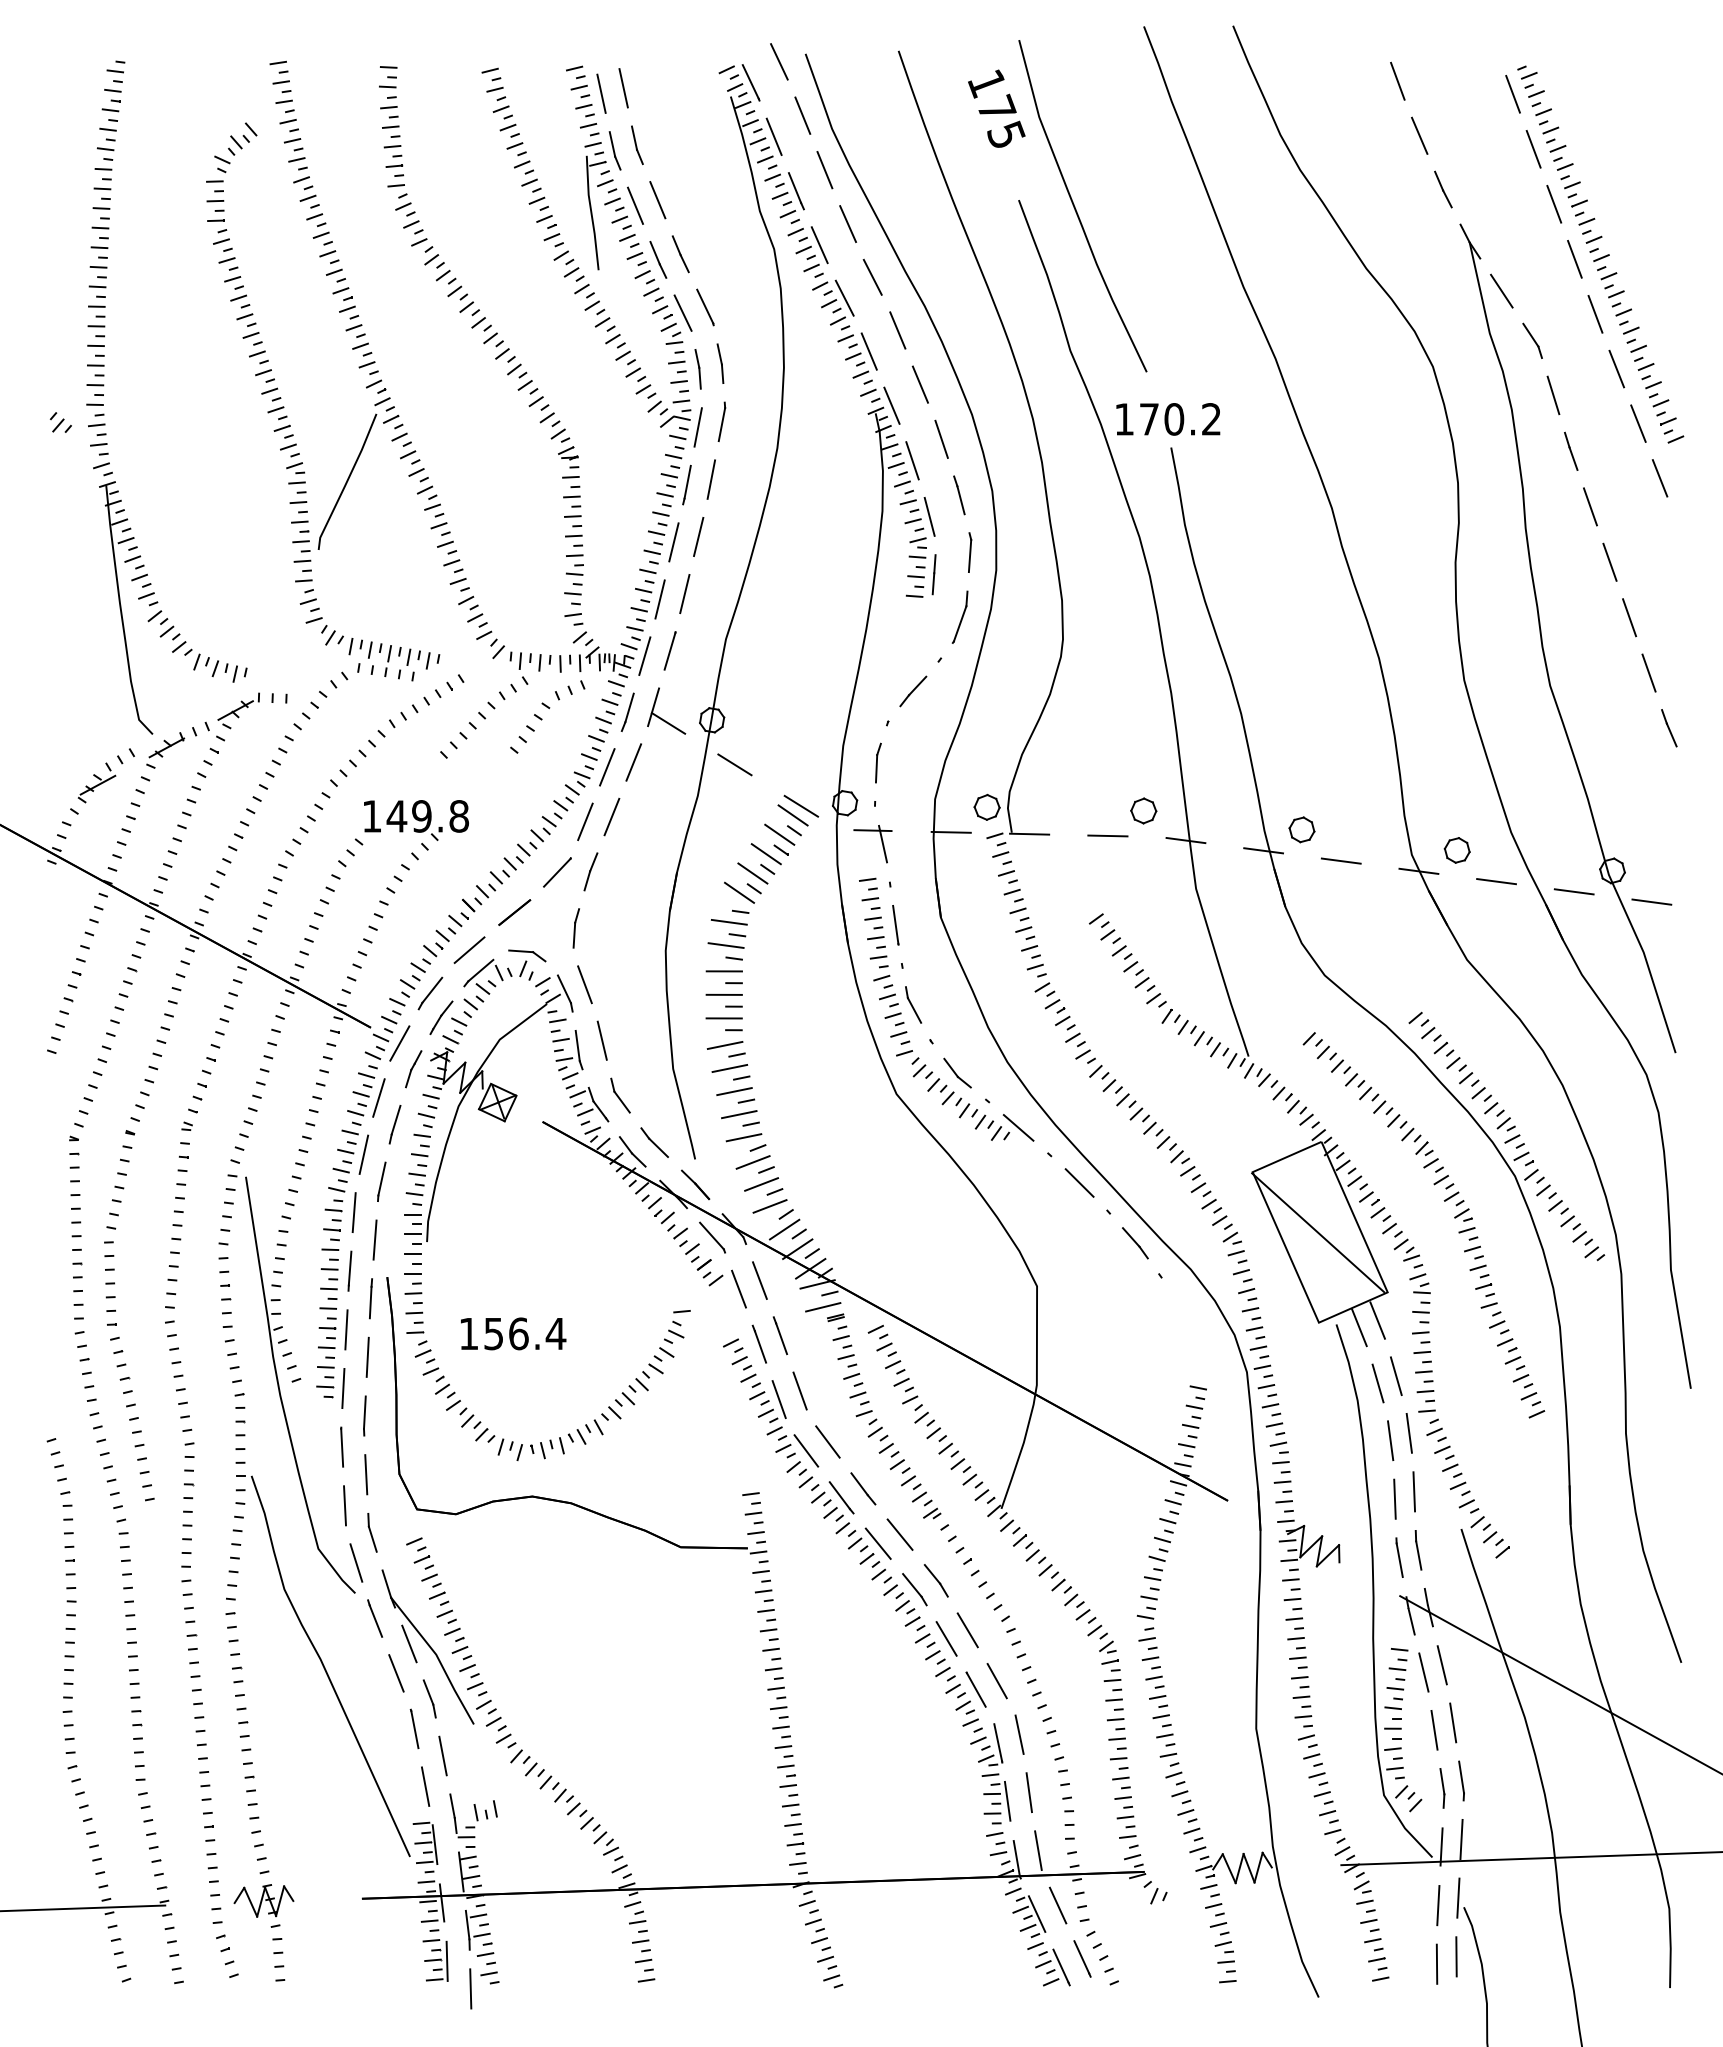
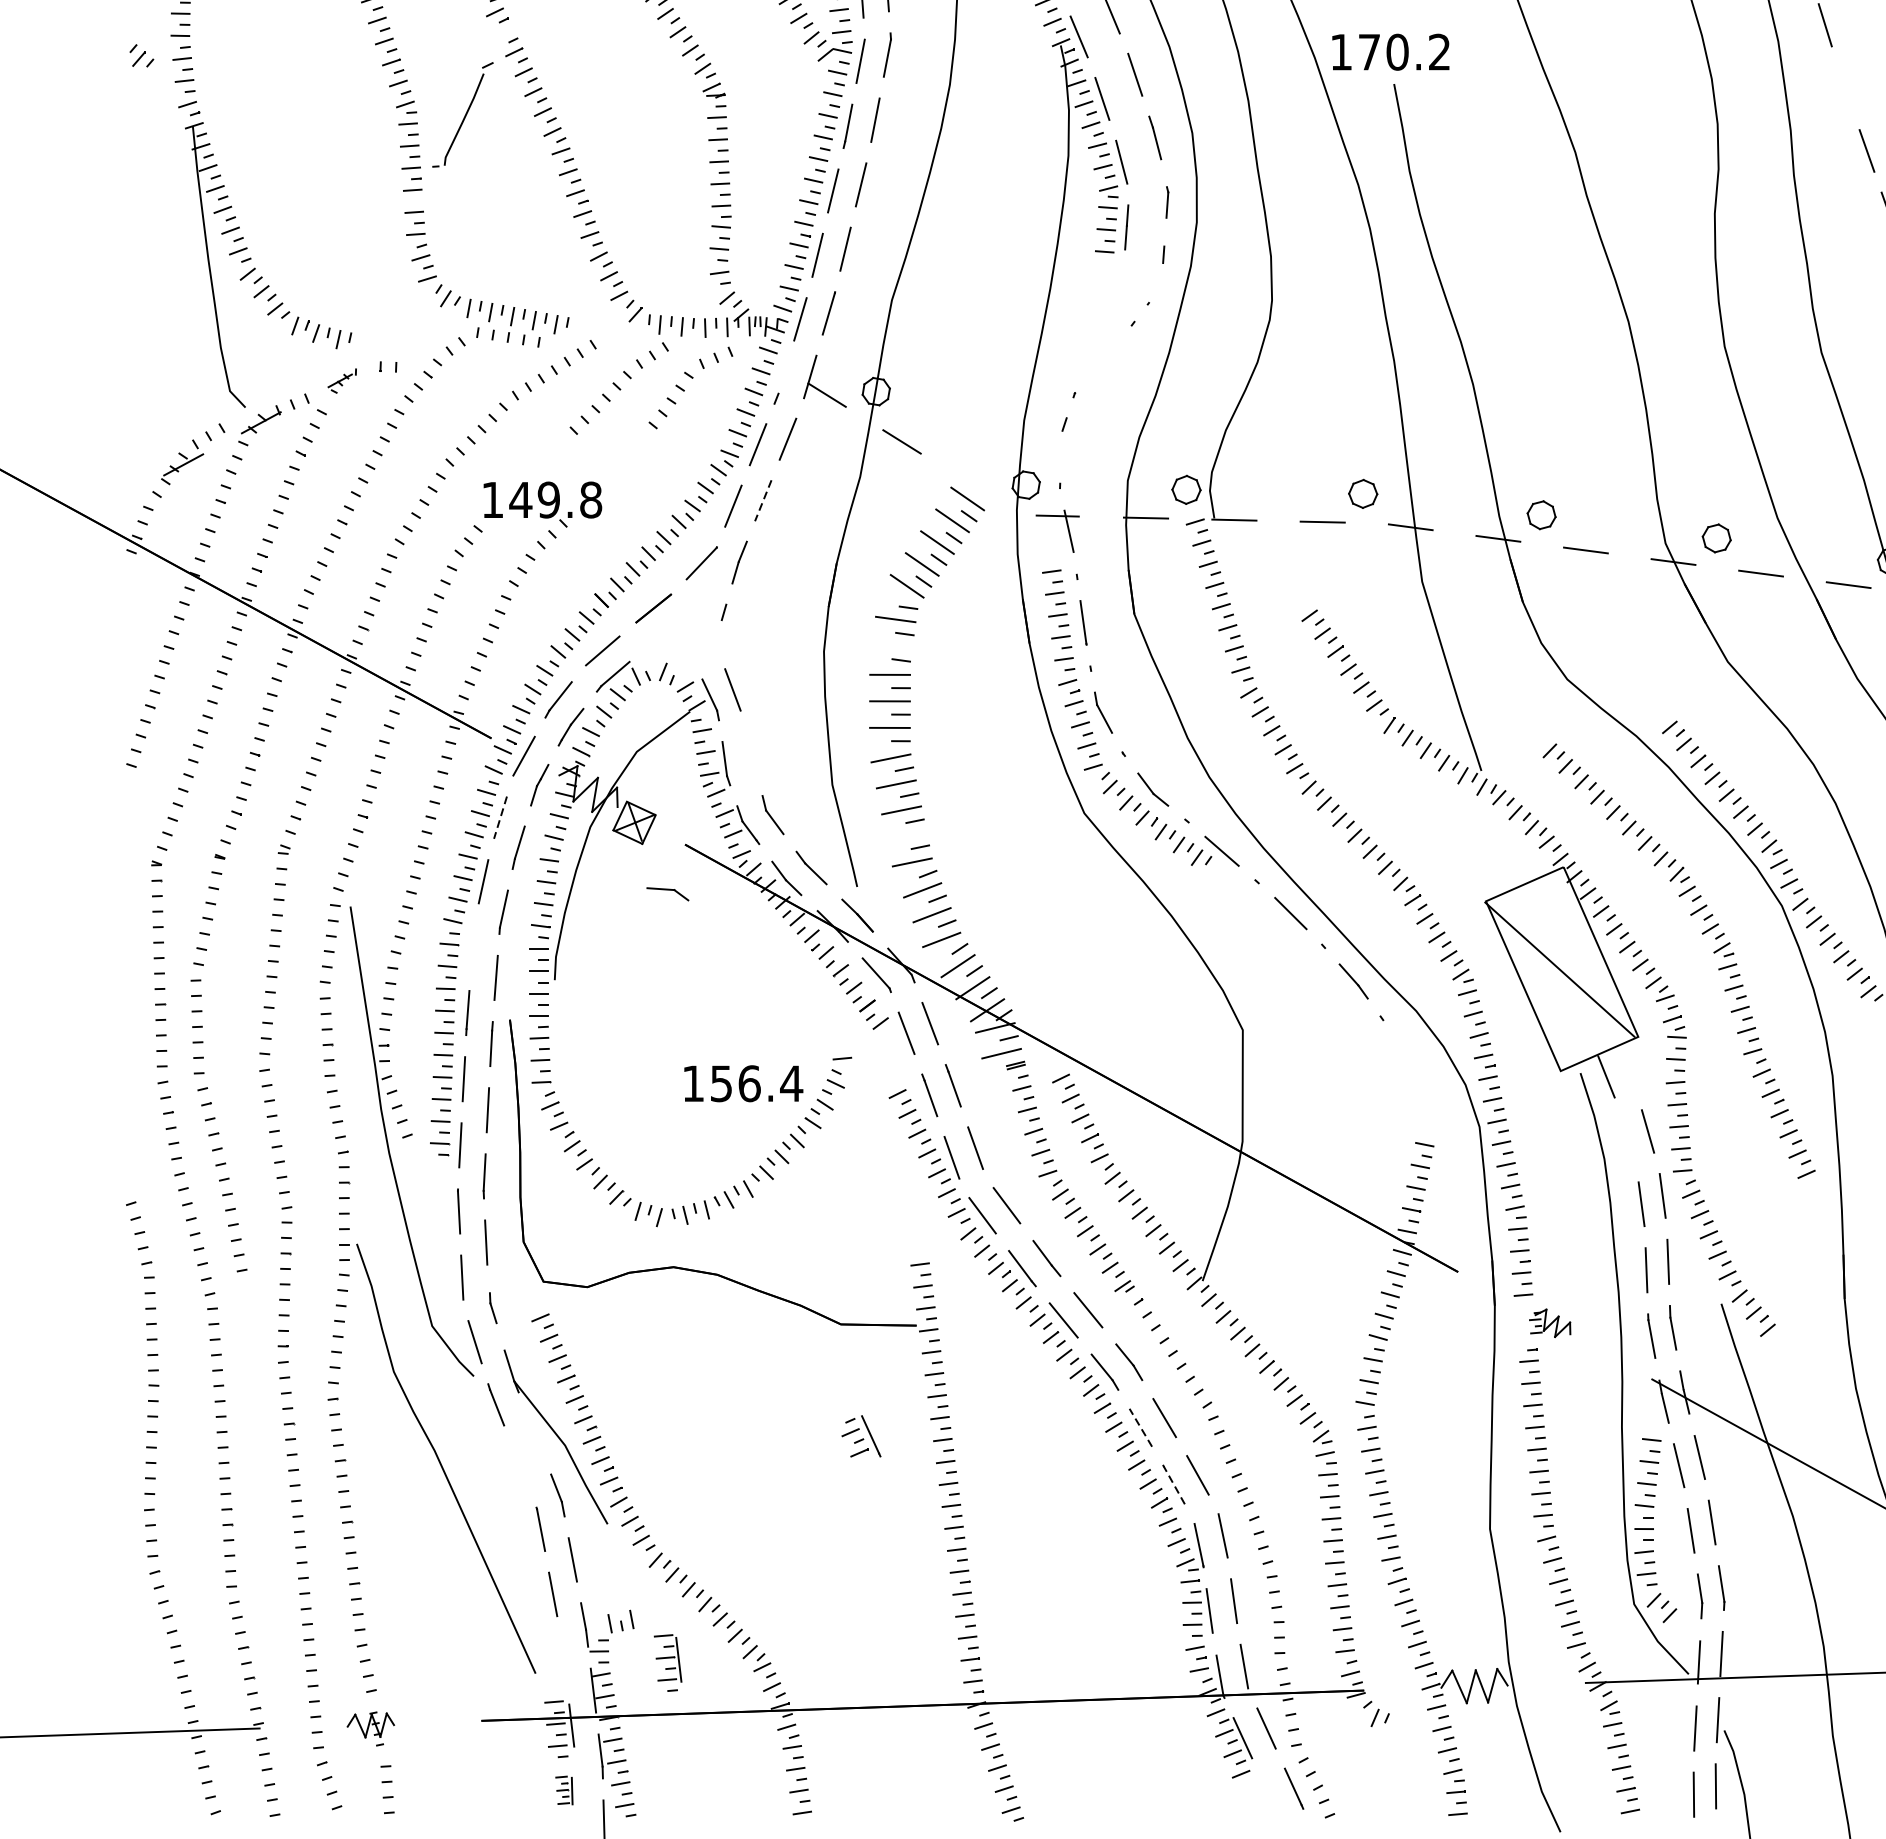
line: (1571, 450) -> (1845, 87), removed
part: (345, 474) -> (462, 114), size x0.6
part: (970, 552) -> (1167, 202), size x0.7
line: (959, 623) -> (1155, 282), removed
line: (913, 691) -> (1103, 359), removed
line: (629, 707) -> (783, 377), removed
part: (238, 710) -> (342, 380), size x0.6
line: (876, 768) -> (1061, 446), removed
line: (801, 805) -> (977, 487), removed
line: (611, 817) -> (762, 501), solid -> dashed
line: (574, 934) -> (721, 633), removed
line: (725, 945) -> (891, 645), removed
part: (527, 955) -> (668, 893), moved
line: (601, 1040) -> (751, 752), removed
line: (378, 1098) -> (500, 818), solid -> dashed
line: (739, 1114) -> (907, 836), removed
line: (353, 1212) -> (471, 946), removed
line: (1377, 1320) -> (1626, 1068), removed
text: (513, 1333) -> (743, 1083), moved
line: (1377, 1383) -> (1626, 1139), removed
part: (372, 1532) -> (493, 1307), size x0.7
part: (1309, 1546) -> (1550, 1323), size x0.6
line: (946, 1638) -> (1140, 1427), solid -> dashed
line: (409, 1643) -> (534, 1432), removed
line: (396, 1673) -> (520, 1466), removed
line: (976, 1689) -> (1174, 1484), solid -> dashed
part: (425, 1847) -> (668, 1663), moved
part: (263, 1905) -> (370, 1728), size x0.7
part: (435, 1960) -> (564, 1790), size x0.6
part: (1052, 1967) -> (860, 1436), moved

